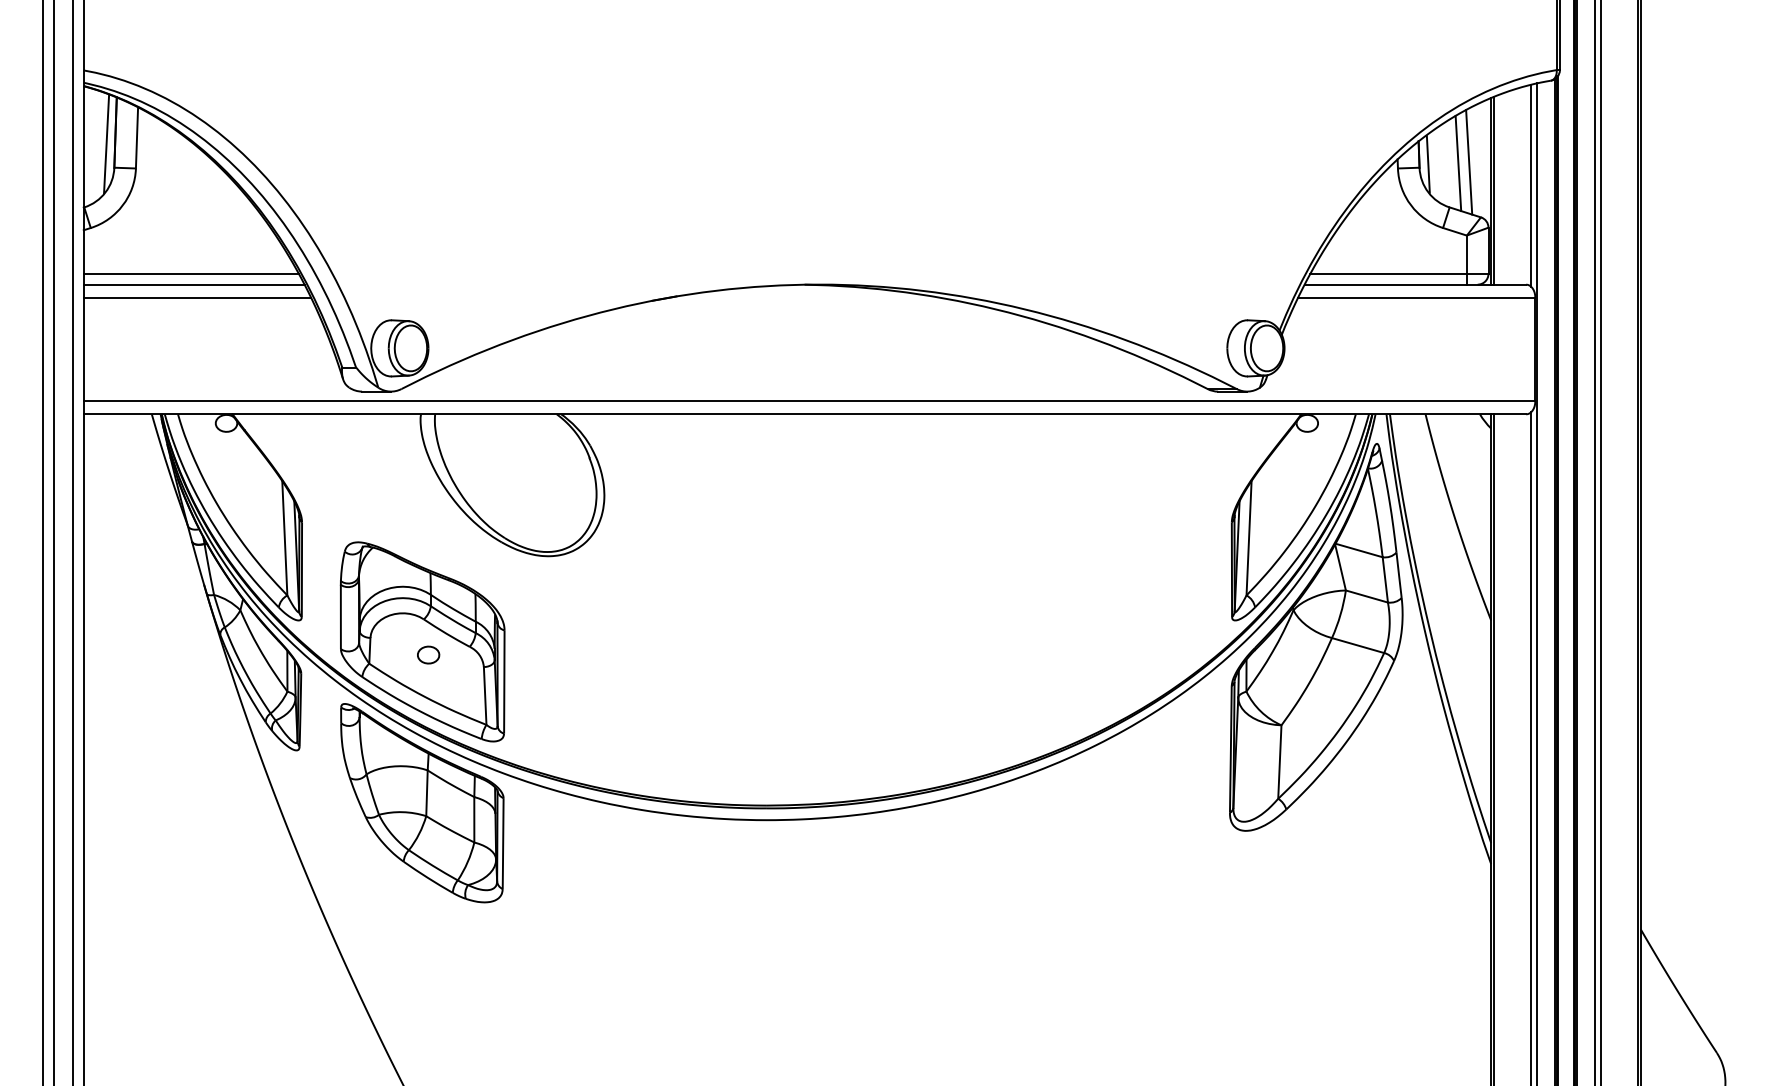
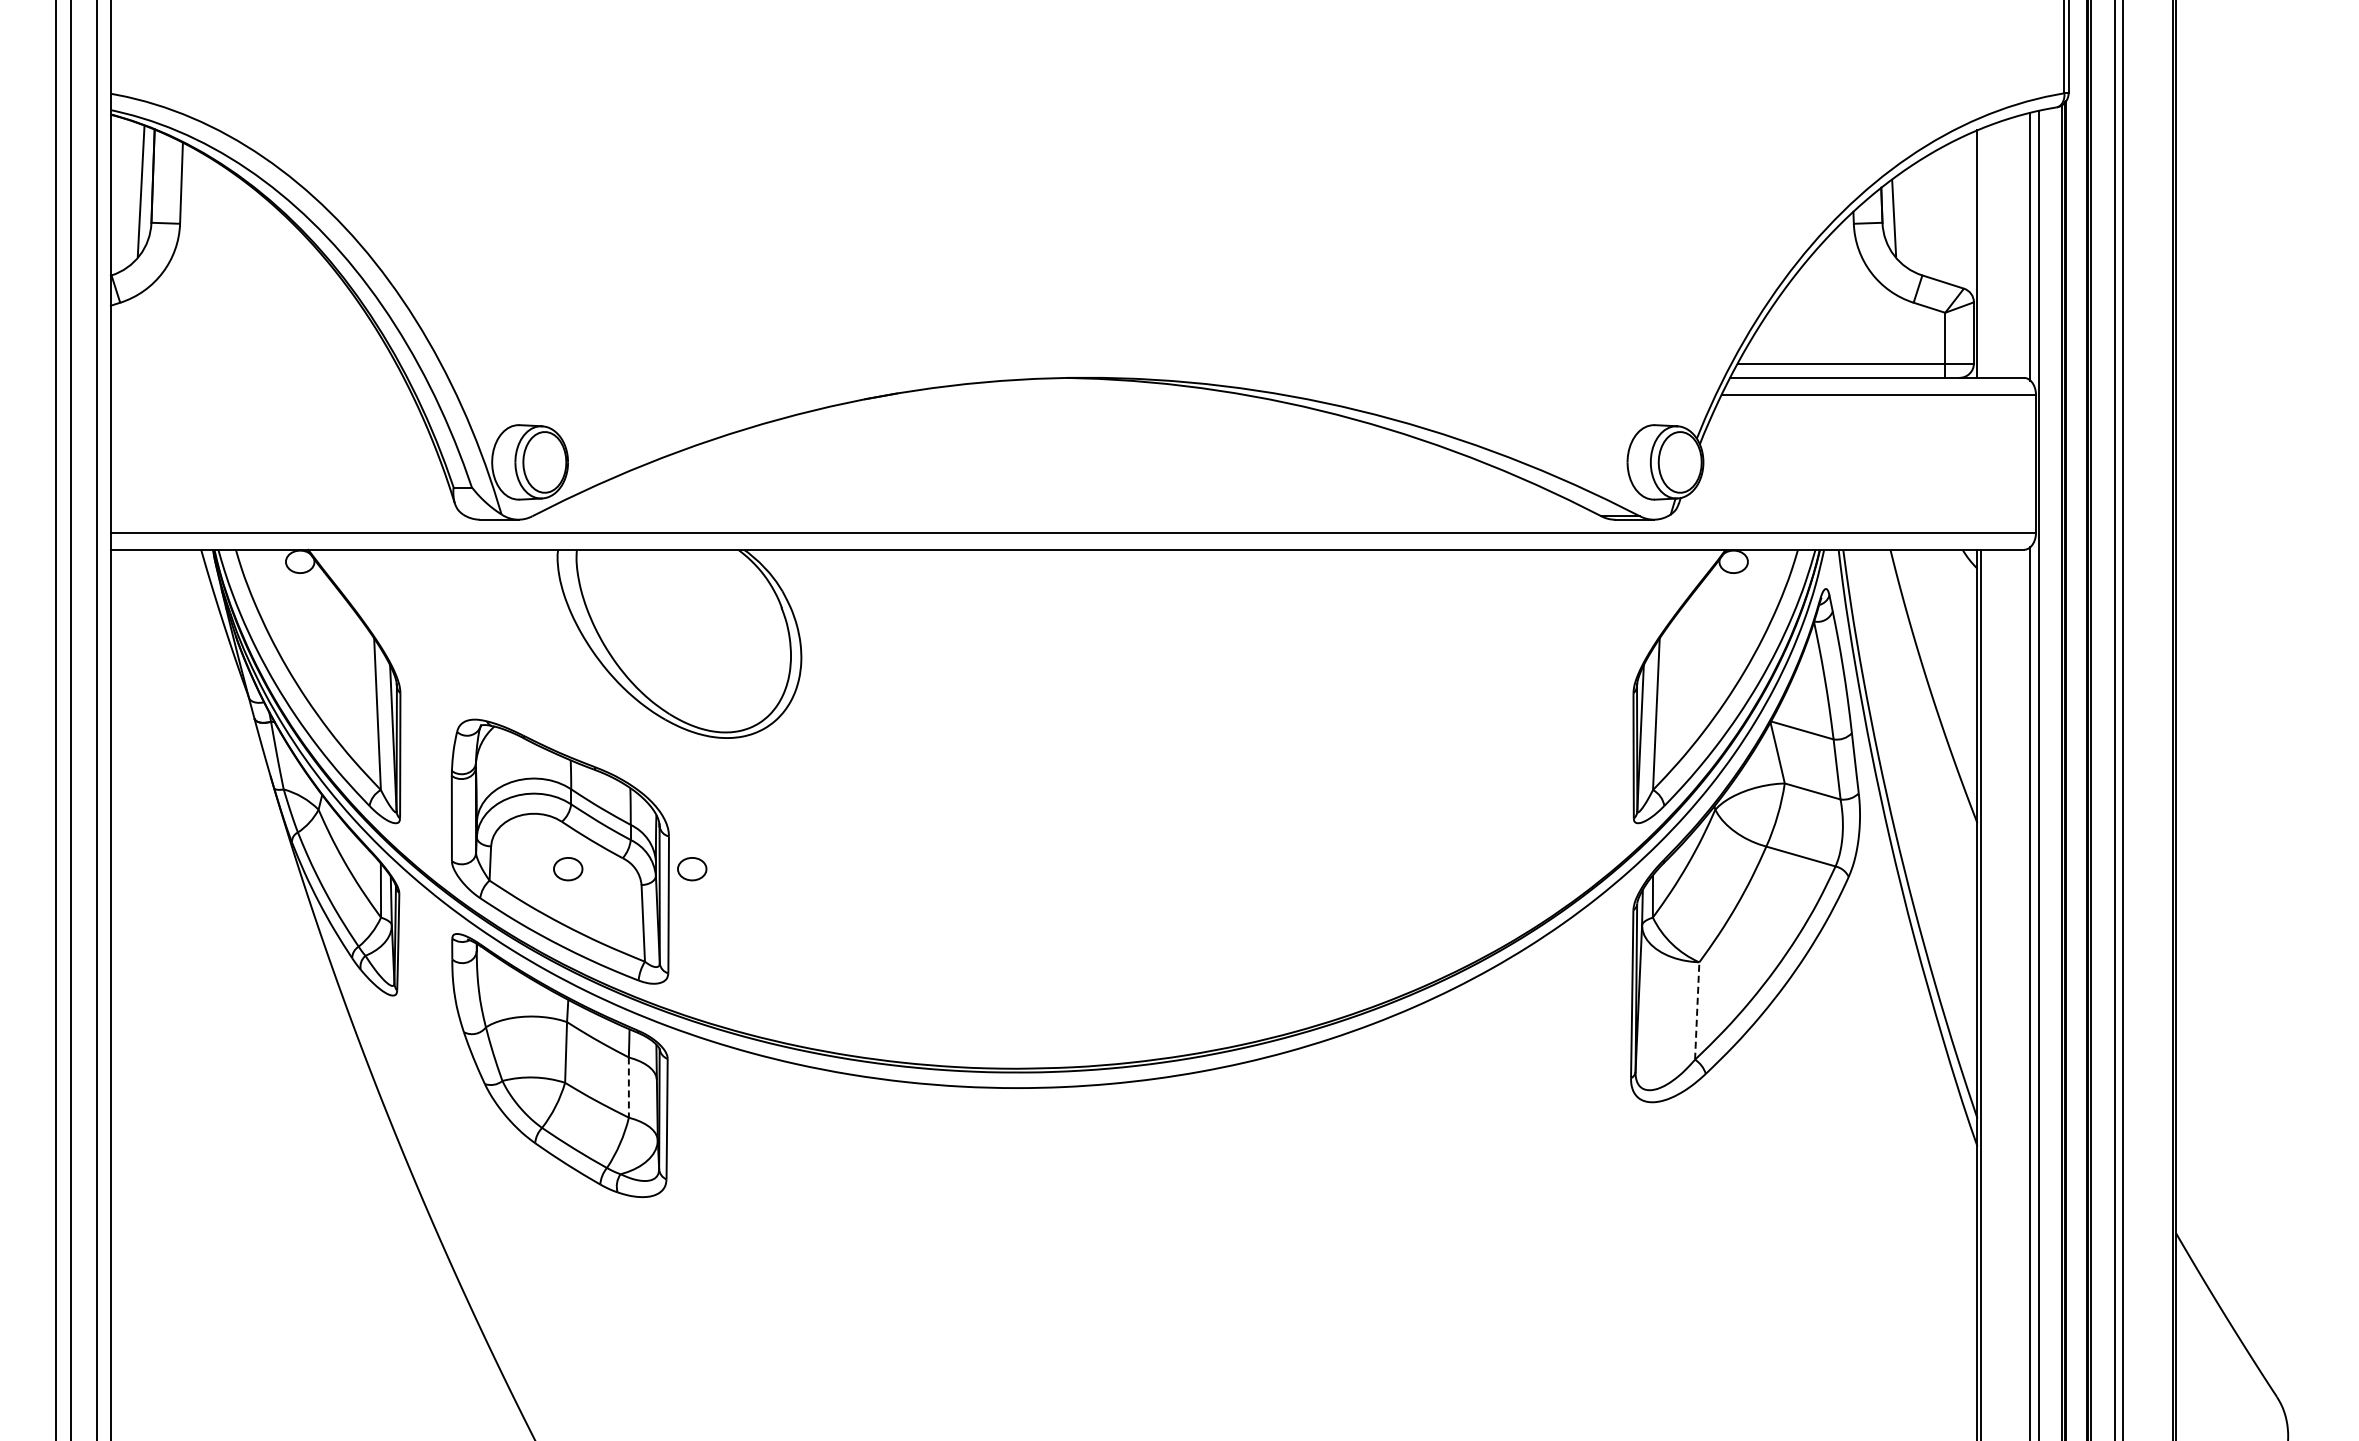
line: (1469, 162) -> (1948, 215), removed
line: (1458, 163) -> (1933, 217), removed
line: (1493, 190) -> (1980, 252), removed
line: (191, 273) -> (253, 363), removed
line: (193, 284) -> (256, 377), removed
line: (197, 297) -> (261, 395), removed
part: (522, 655) -> (692, 869), added
line: (1280, 762) -> (1697, 1011), solid -> dashed
line: (474, 820) -> (628, 1088), solid -> dashed

